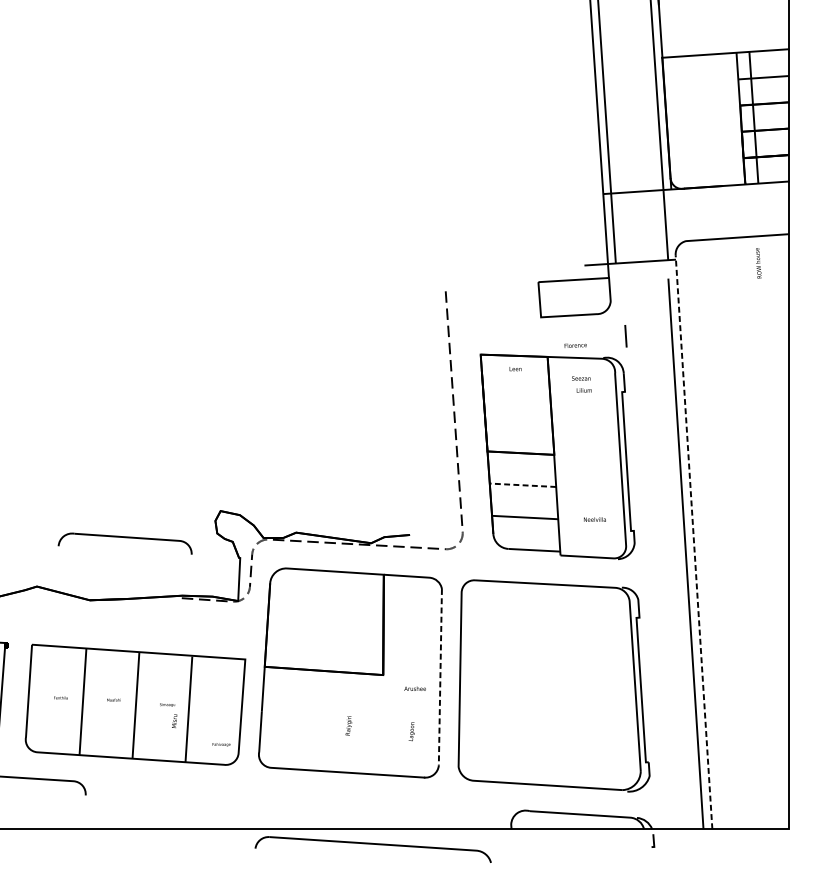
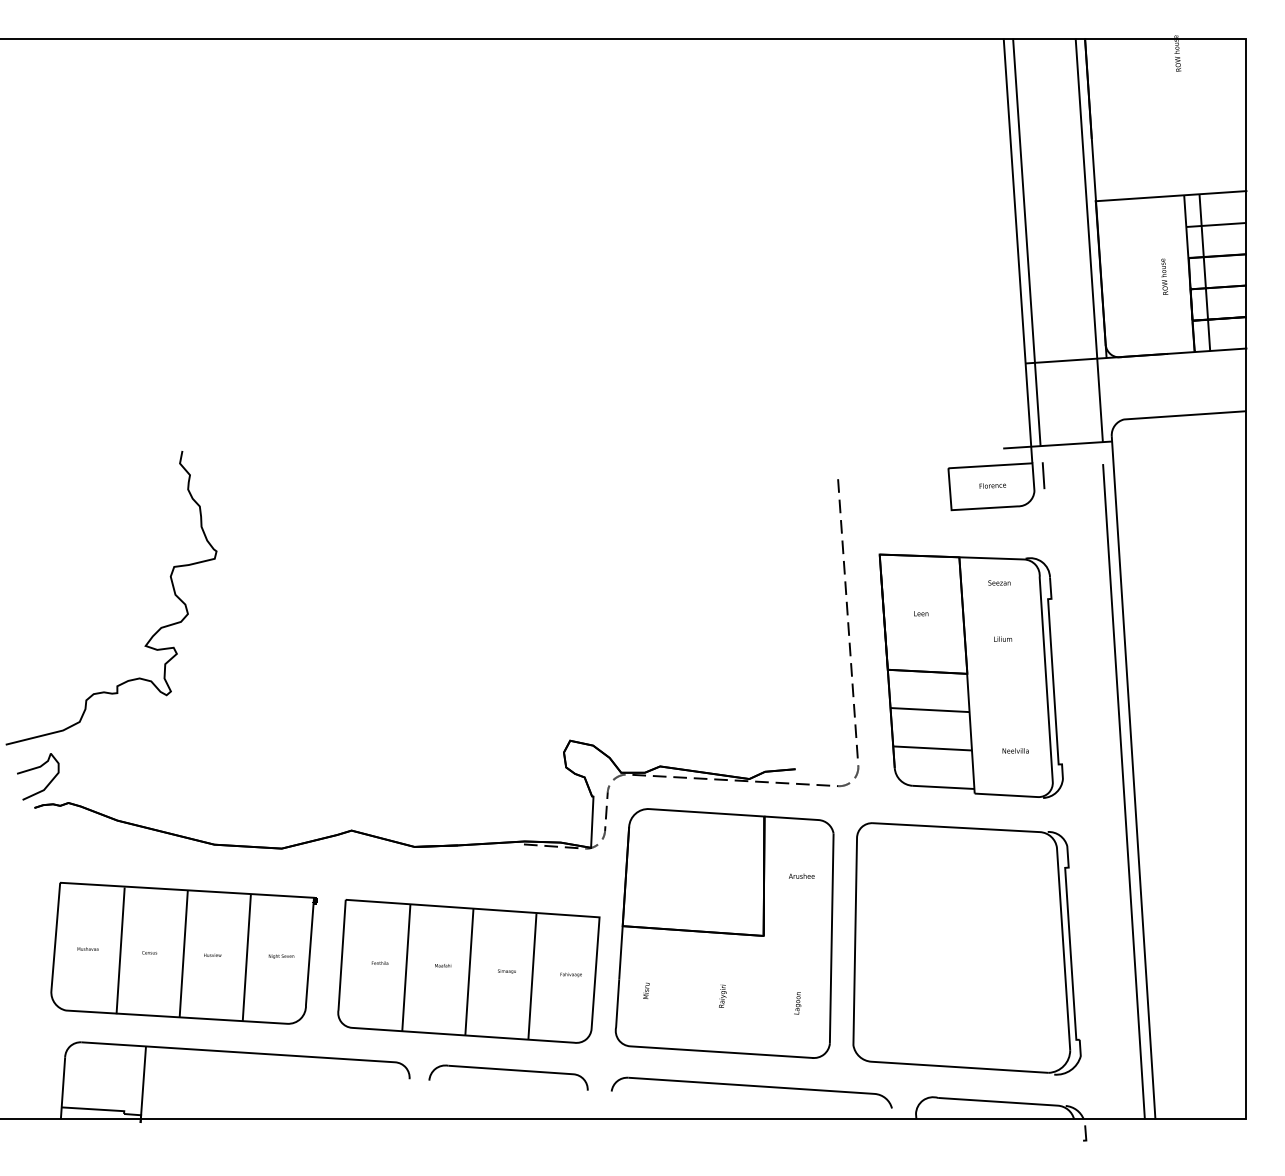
text: (758, 263) -> (1164, 276), moved
line: (625, 336) -> (1043, 475), moved
text: (575, 345) -> (992, 485), moved
text: (515, 368) -> (921, 613), moved
text: (584, 389) -> (1003, 638), moved
line: (523, 485) -> (930, 710), dashed -> solid
part: (125, 537) -> (508, 1070), moved
line: (693, 541) -> (1133, 777), dashed -> solid
line: (440, 678) -> (831, 939), dashed -> solid
text: (414, 688) -> (801, 875), moved
text: (174, 720) -> (646, 990), moved
text: (220, 744) -> (570, 974), moved
part: (372, 849) -> (751, 1092), moved

